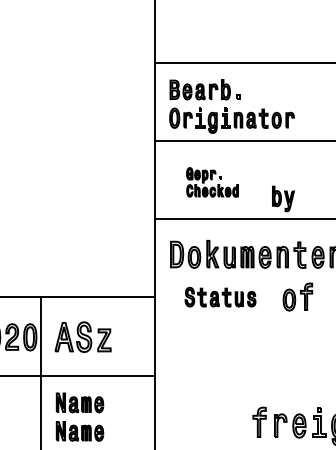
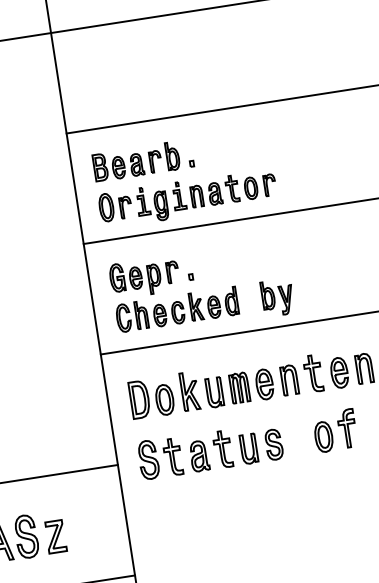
part: (212, 182) -> (173, 290), size x1.67
part: (220, 296) -> (210, 449), size x1.43
part: (297, 296) -> (334, 430), moved

